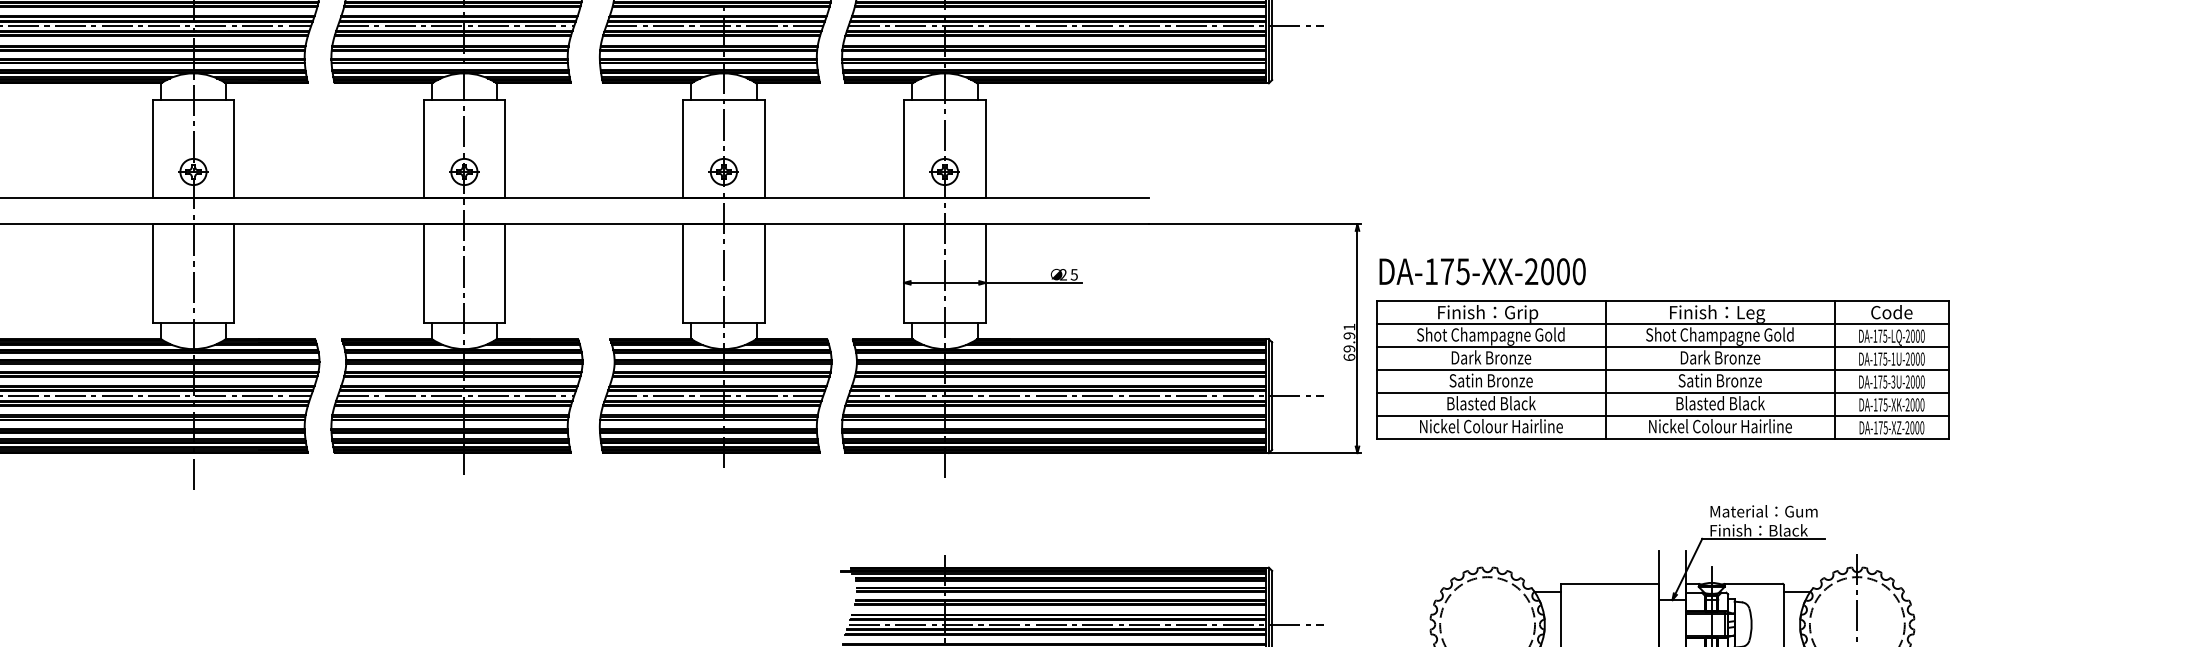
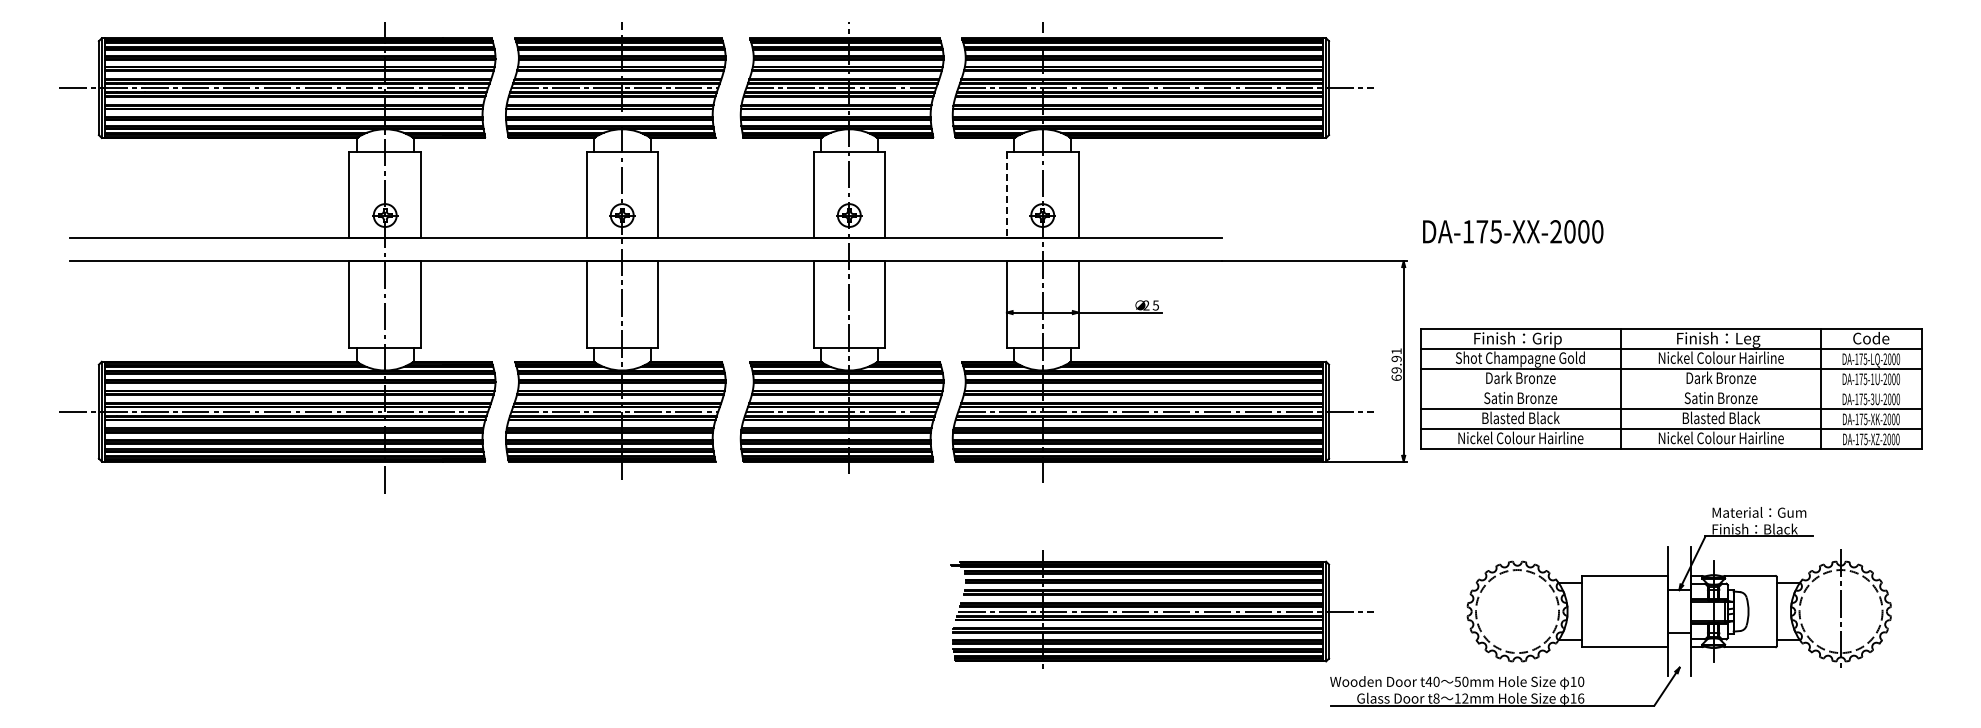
line: (903, 149) -> (1006, 195), solid -> dashed
text: (1482, 271) -> (1513, 231), moved
text: (1719, 336) -> (1720, 359), Shot Champagne Gold -> Nickel Colour Hairline
line: (1662, 369) -> (1670, 388), removed

